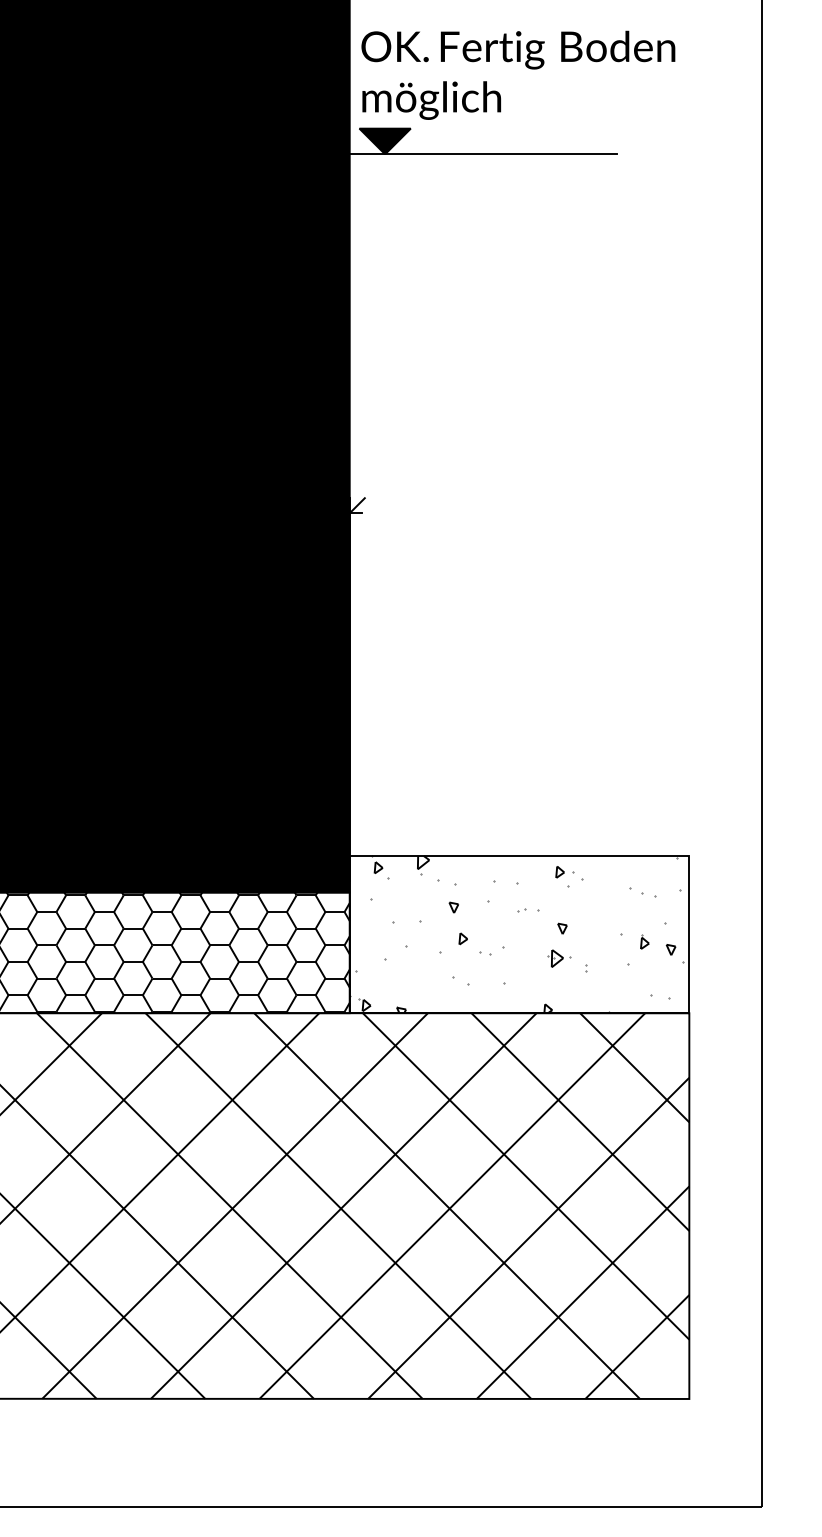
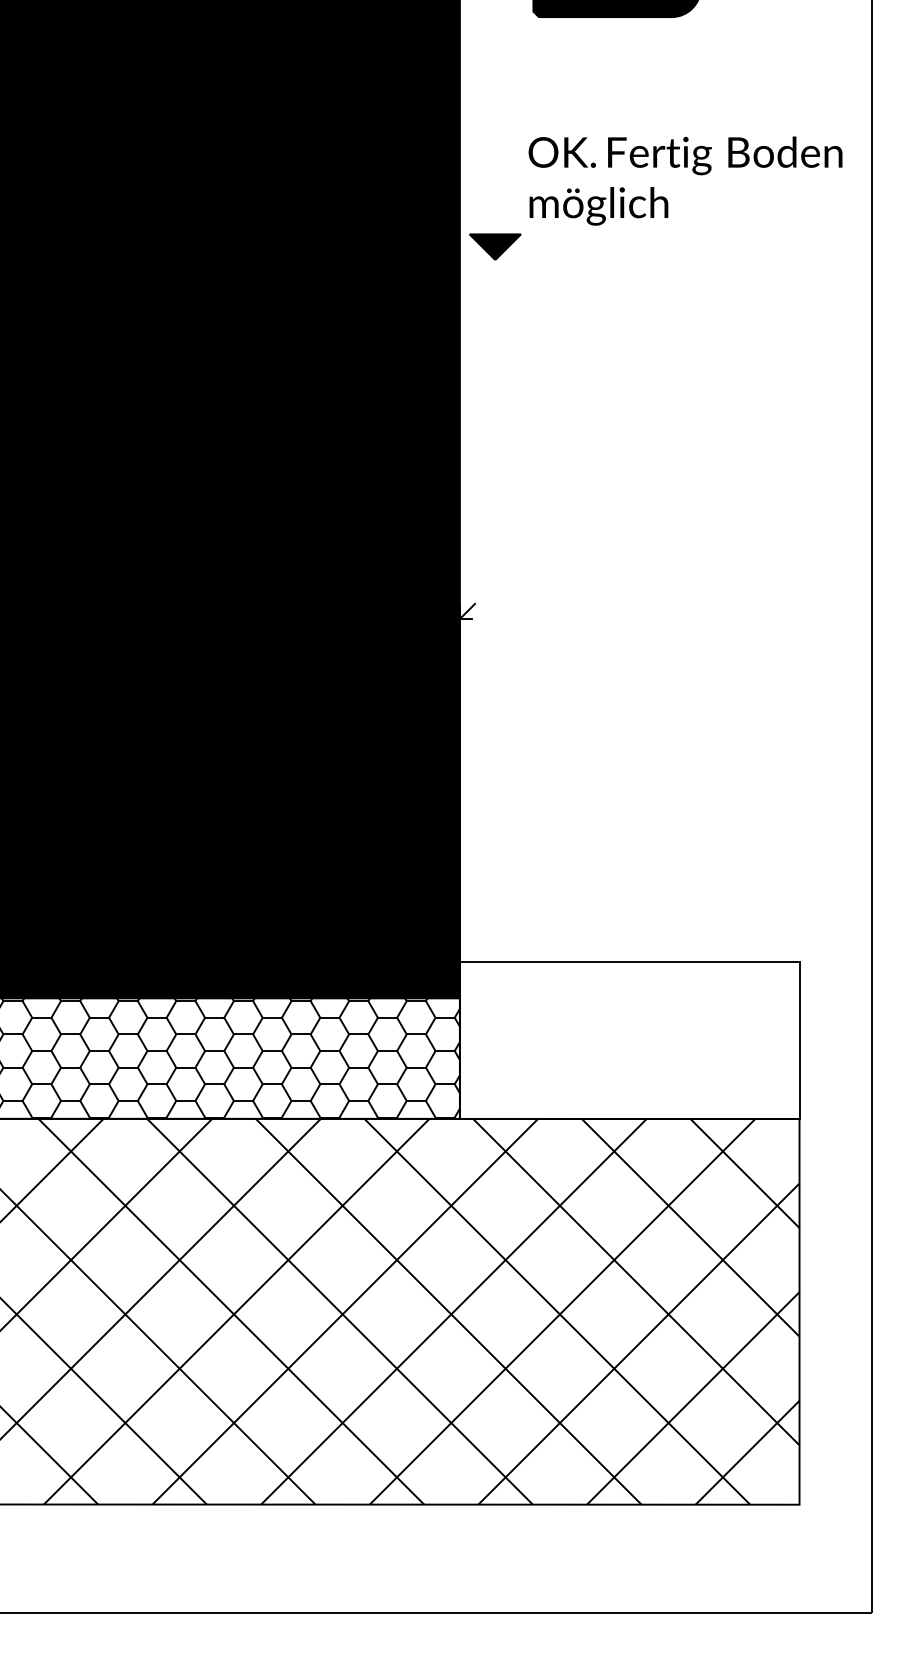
text: (518, 74) -> (685, 180), moved
line: (482, 154) -> (592, 260), removed
hatch: (515, 934) -> (625, 1040), removed

